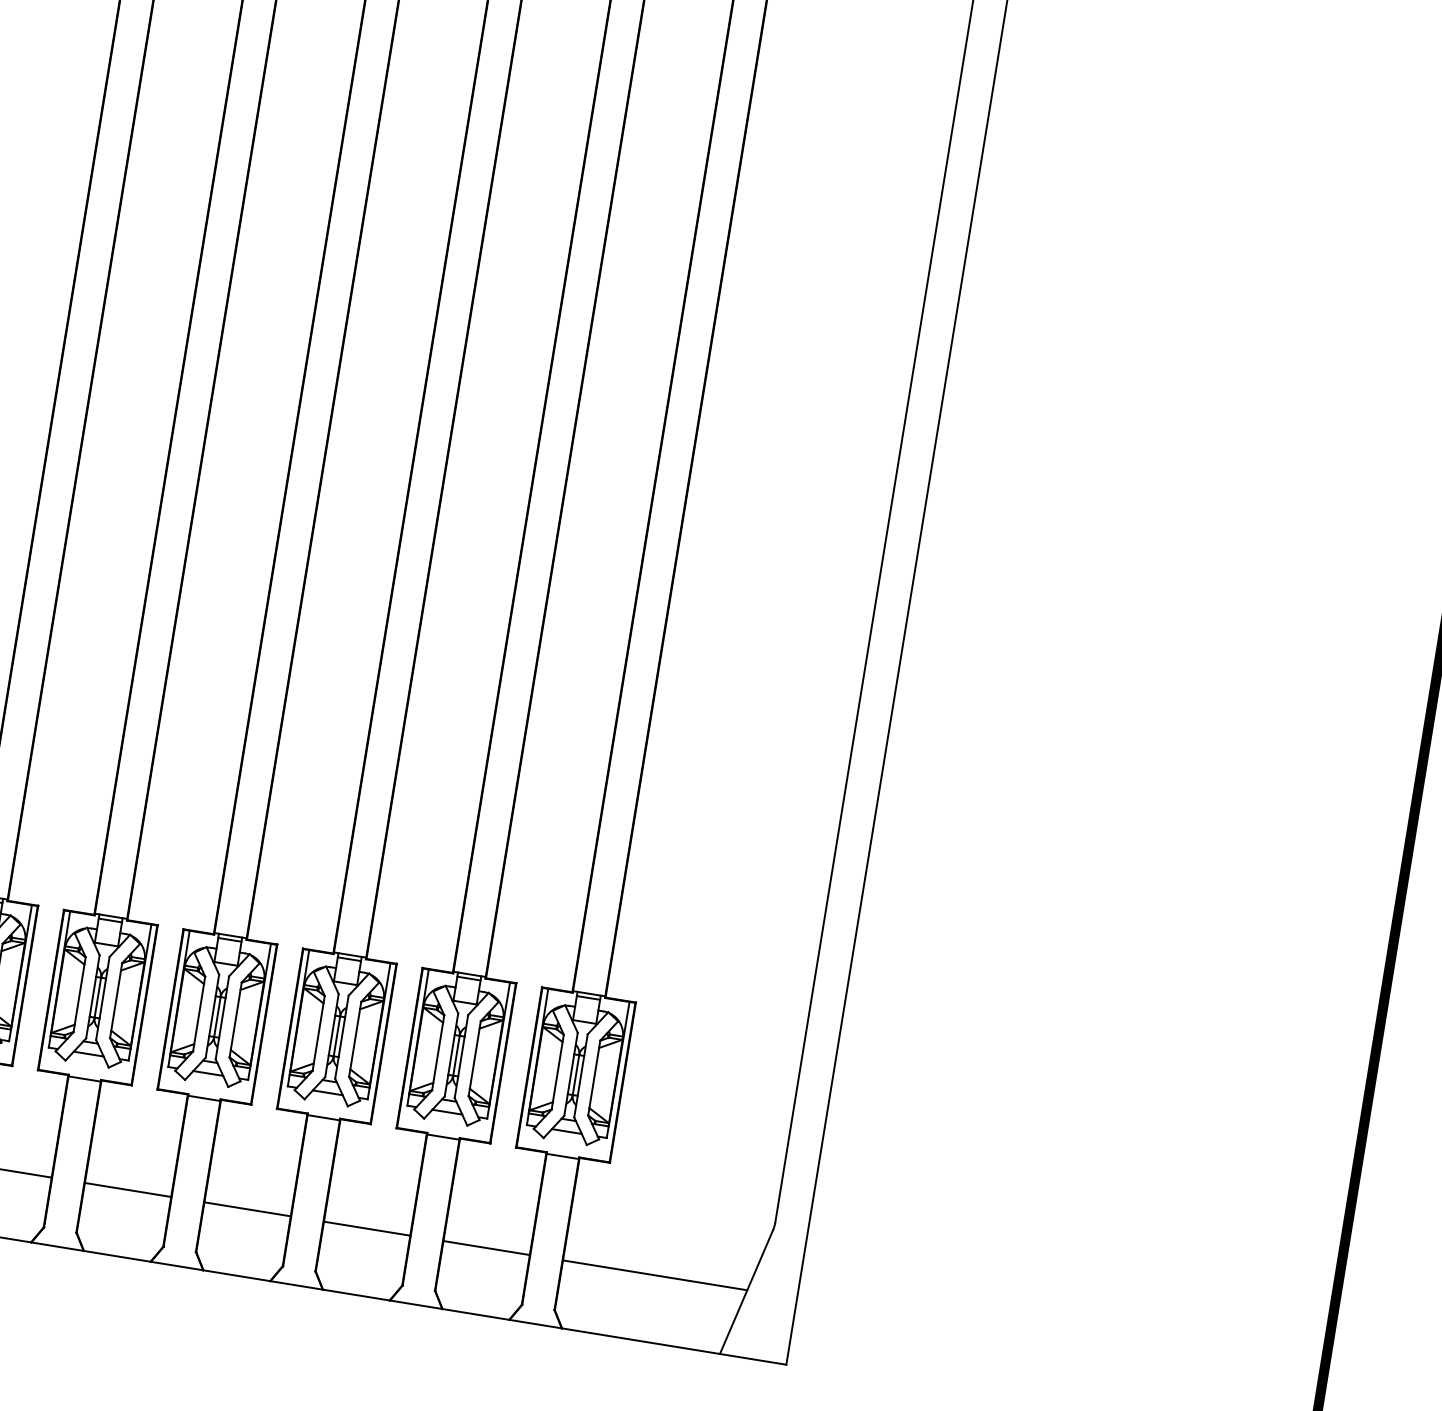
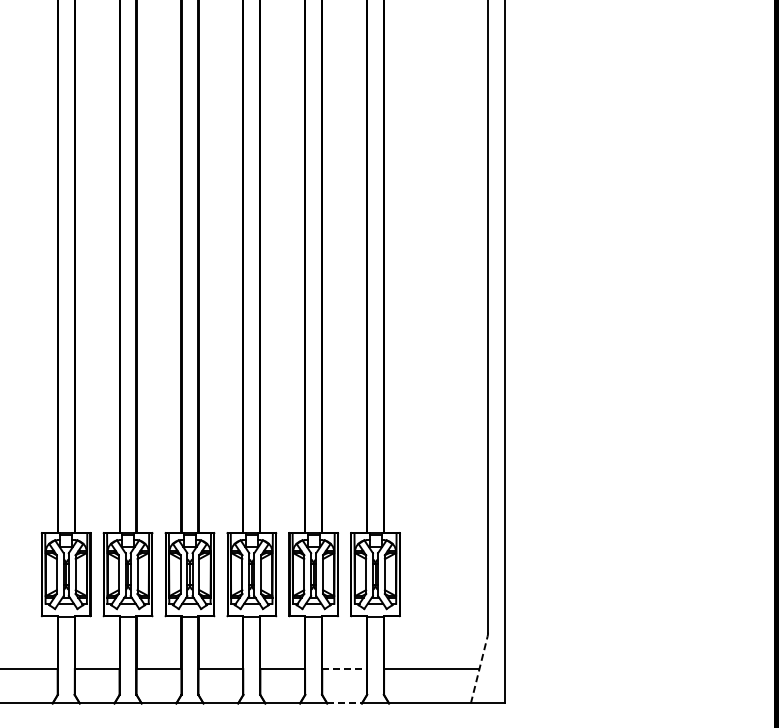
line: (488, 1249) -> (345, 669), solid -> dashed
line: (747, 1291) -> (479, 669), solid -> dashed
line: (477, 1314) -> (345, 703), solid -> dashed

